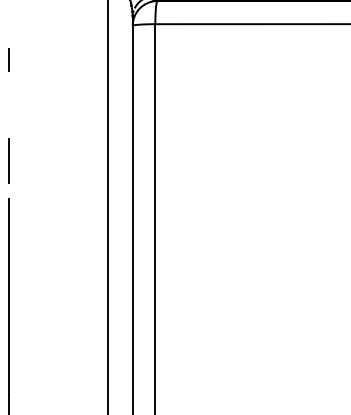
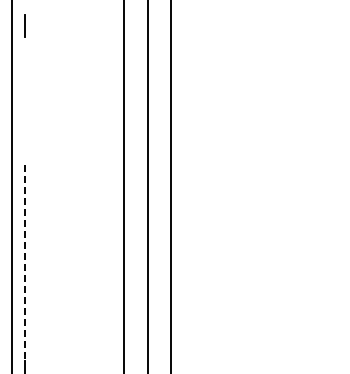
line: (8, 161) -> (24, 127), removed
line: (8, 296) -> (24, 262), solid -> dashed

